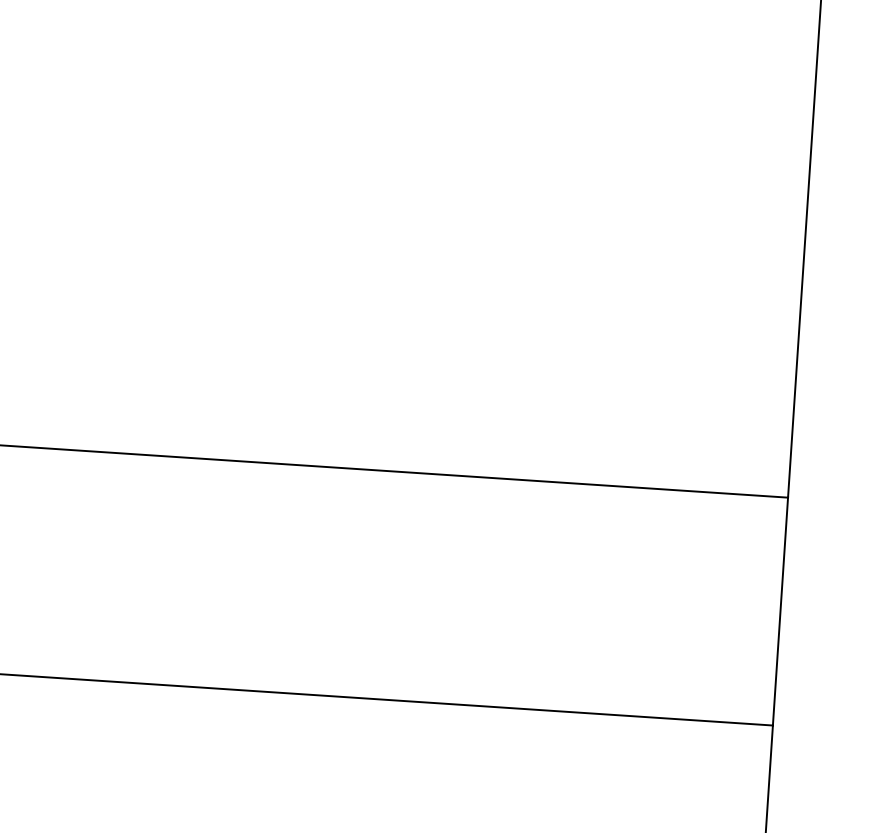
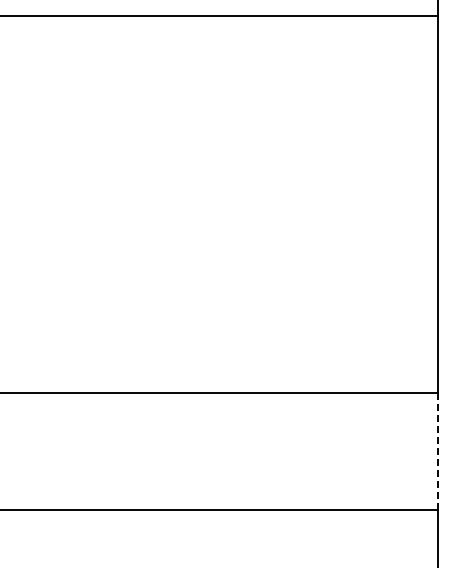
line: (781, 612) -> (438, 451), solid -> dashed

